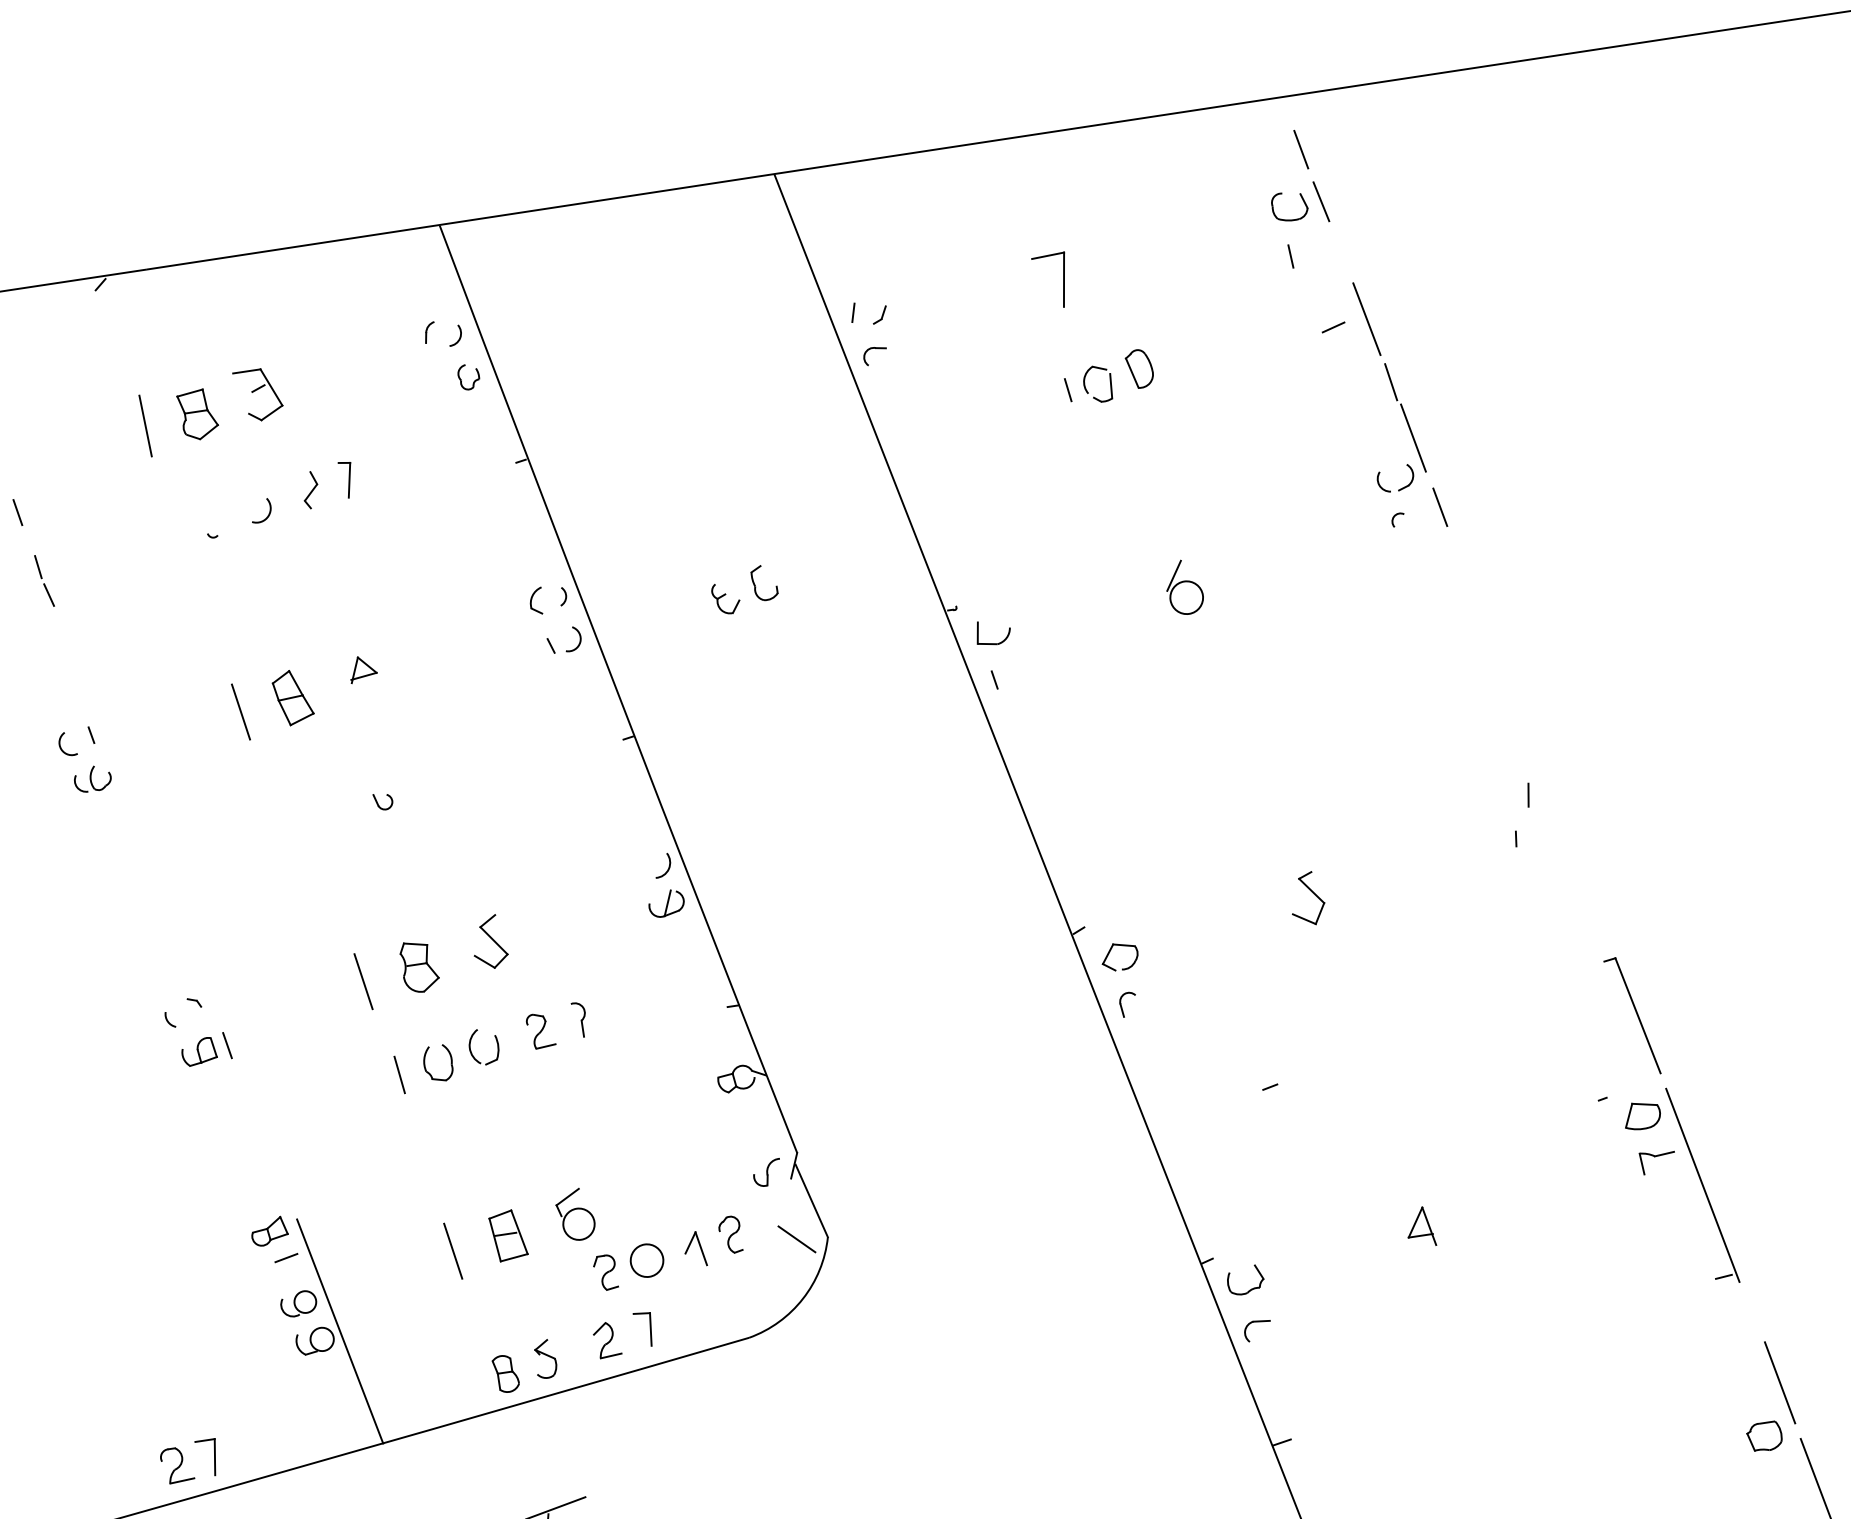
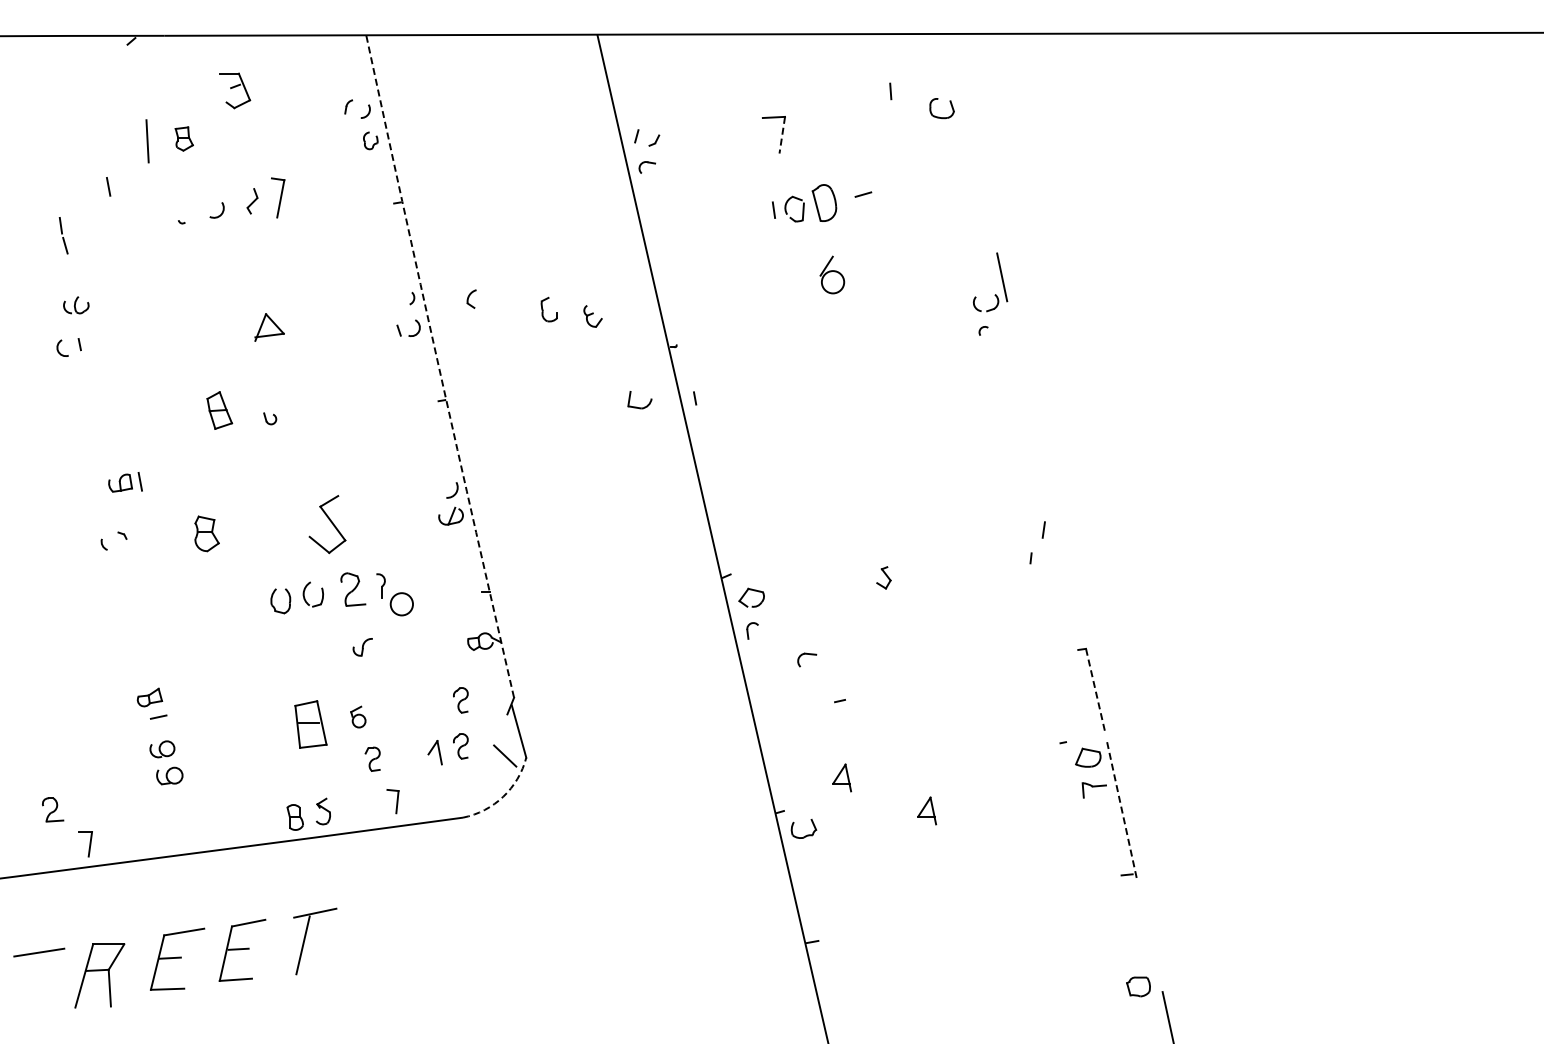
line: (1301, 149) -> (955, 71), removed
line: (1320, 201) -> (963, 108), removed
line: (1290, 256) -> (890, 91), moved
line: (1064, 280) -> (782, 135), solid -> dashed
line: (1366, 317) -> (982, 191), removed
line: (1333, 327) -> (863, 194), moved
part: (1139, 368) -> (824, 202), size x1.4
line: (1390, 382) -> (992, 237), removed
part: (259, 394) -> (235, 90), moved
part: (198, 413) -> (184, 138), size x0.7
part: (346, 479) -> (277, 197), size x1.6
line: (1440, 506) -> (1013, 326), removed
line: (17, 512) -> (108, 186), moved
part: (1184, 586) -> (832, 274), moved
part: (725, 598) -> (592, 316), moved
part: (535, 600) -> (471, 298), moved
part: (989, 642) -> (636, 406), moved
part: (362, 667) -> (269, 326), size x1.6
arc: (616, 690) -> (438, 367), solid -> dashed
part: (292, 697) -> (219, 410), moved
line: (239, 711) -> (182, 343), removed
part: (93, 779) -> (76, 305), moved
part: (1306, 898) -> (883, 577), size x0.6
part: (489, 942) -> (327, 524), size x1.6
part: (418, 966) -> (206, 533), moved
line: (363, 980) -> (238, 537), removed
line: (1638, 1016) -> (1095, 690), solid -> dashed
part: (540, 1029) -> (353, 588), size x1.4
part: (206, 1049) -> (125, 482), moved
line: (399, 1074) -> (253, 604), removed
part: (720, 1168) -> (460, 700), added
part: (766, 1173) -> (362, 647), moved
line: (1703, 1186) -> (1122, 811), solid -> dashed
part: (1290, 1197) -> (842, 777), added
part: (575, 1213) -> (358, 716), size x0.6
part: (507, 1234) -> (310, 723), size x1.4
line: (452, 1250) -> (271, 728), removed
circle: (646, 1261) -> (401, 604), moved
arc: (803, 1298) -> (503, 796), solid -> dashed
part: (1258, 1329) -> (807, 659), moved
line: (340, 1332) -> (187, 772), removed
part: (606, 1339) -> (366, 804), removed
line: (1780, 1381) -> (1154, 951), removed
part: (177, 1464) -> (53, 809), moved

